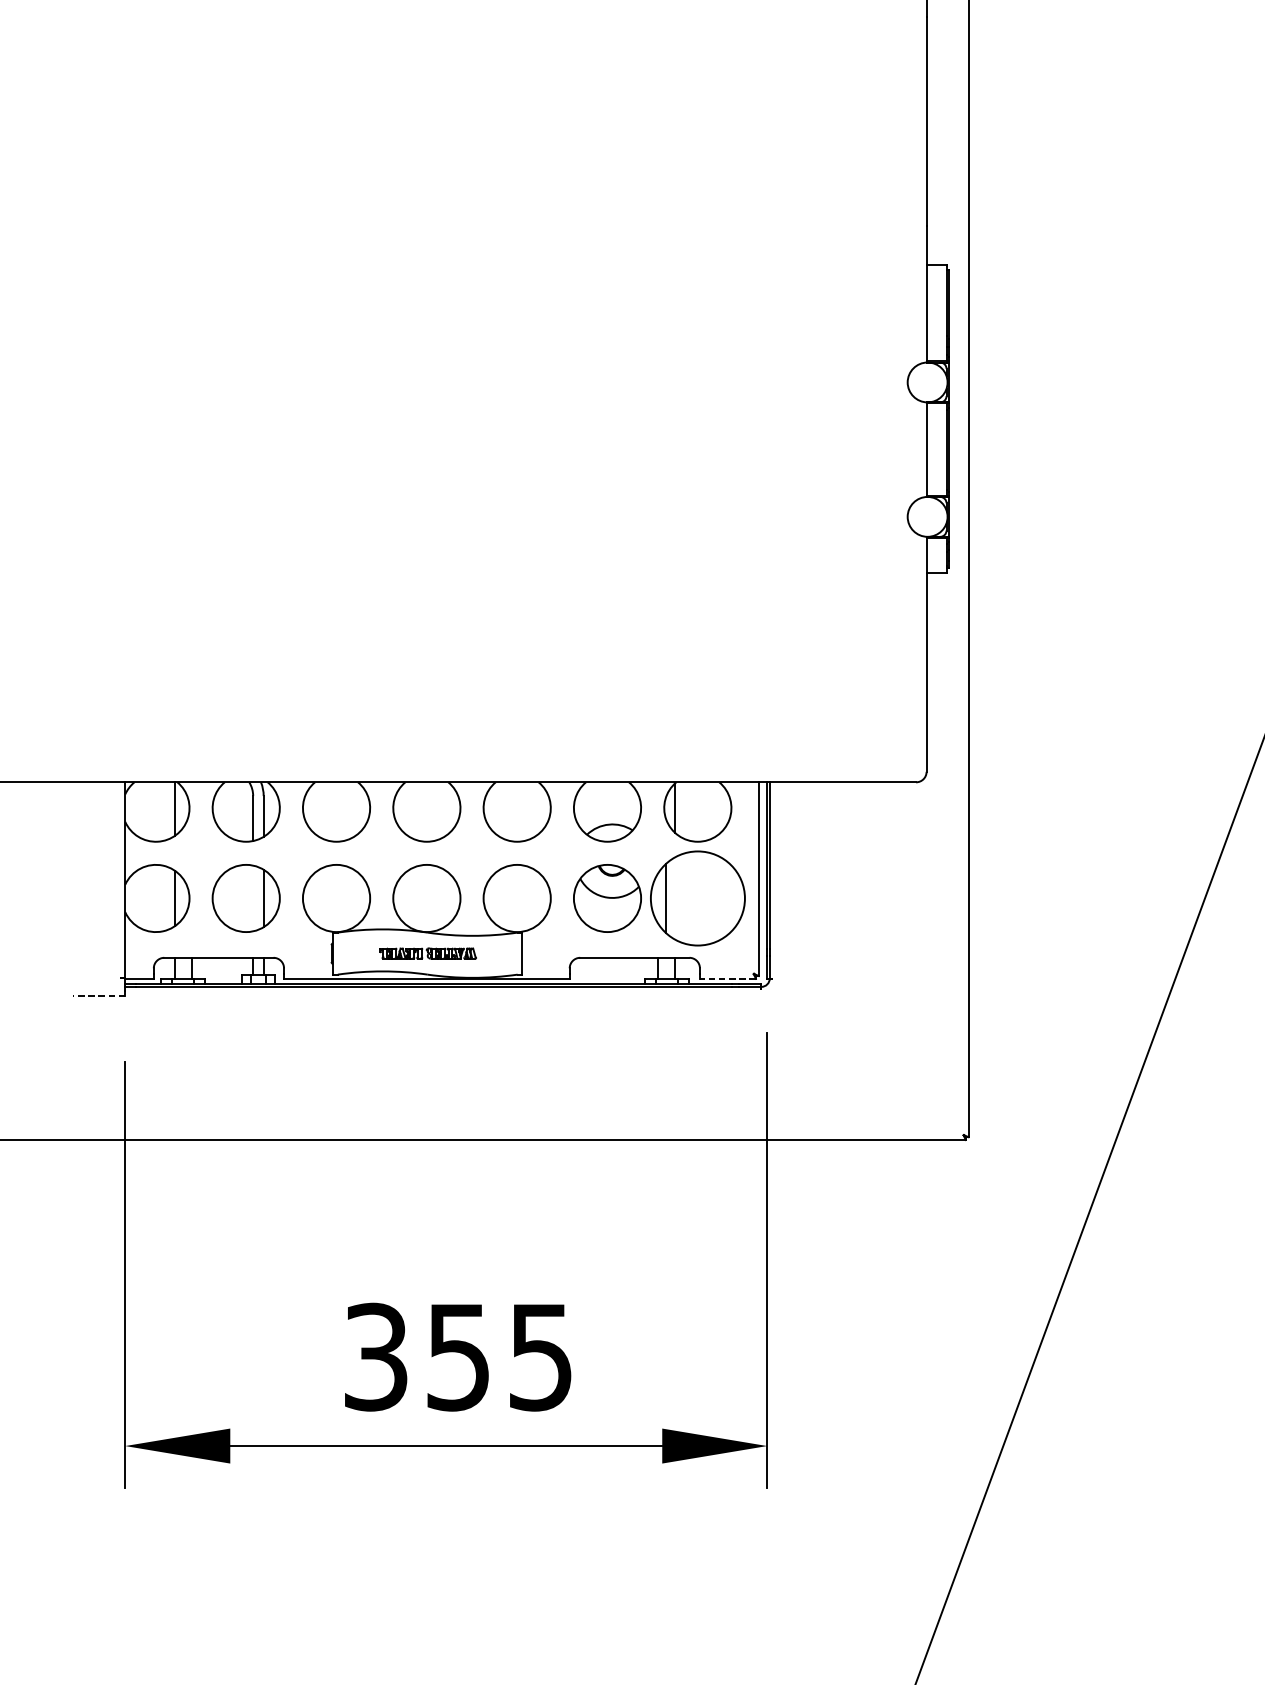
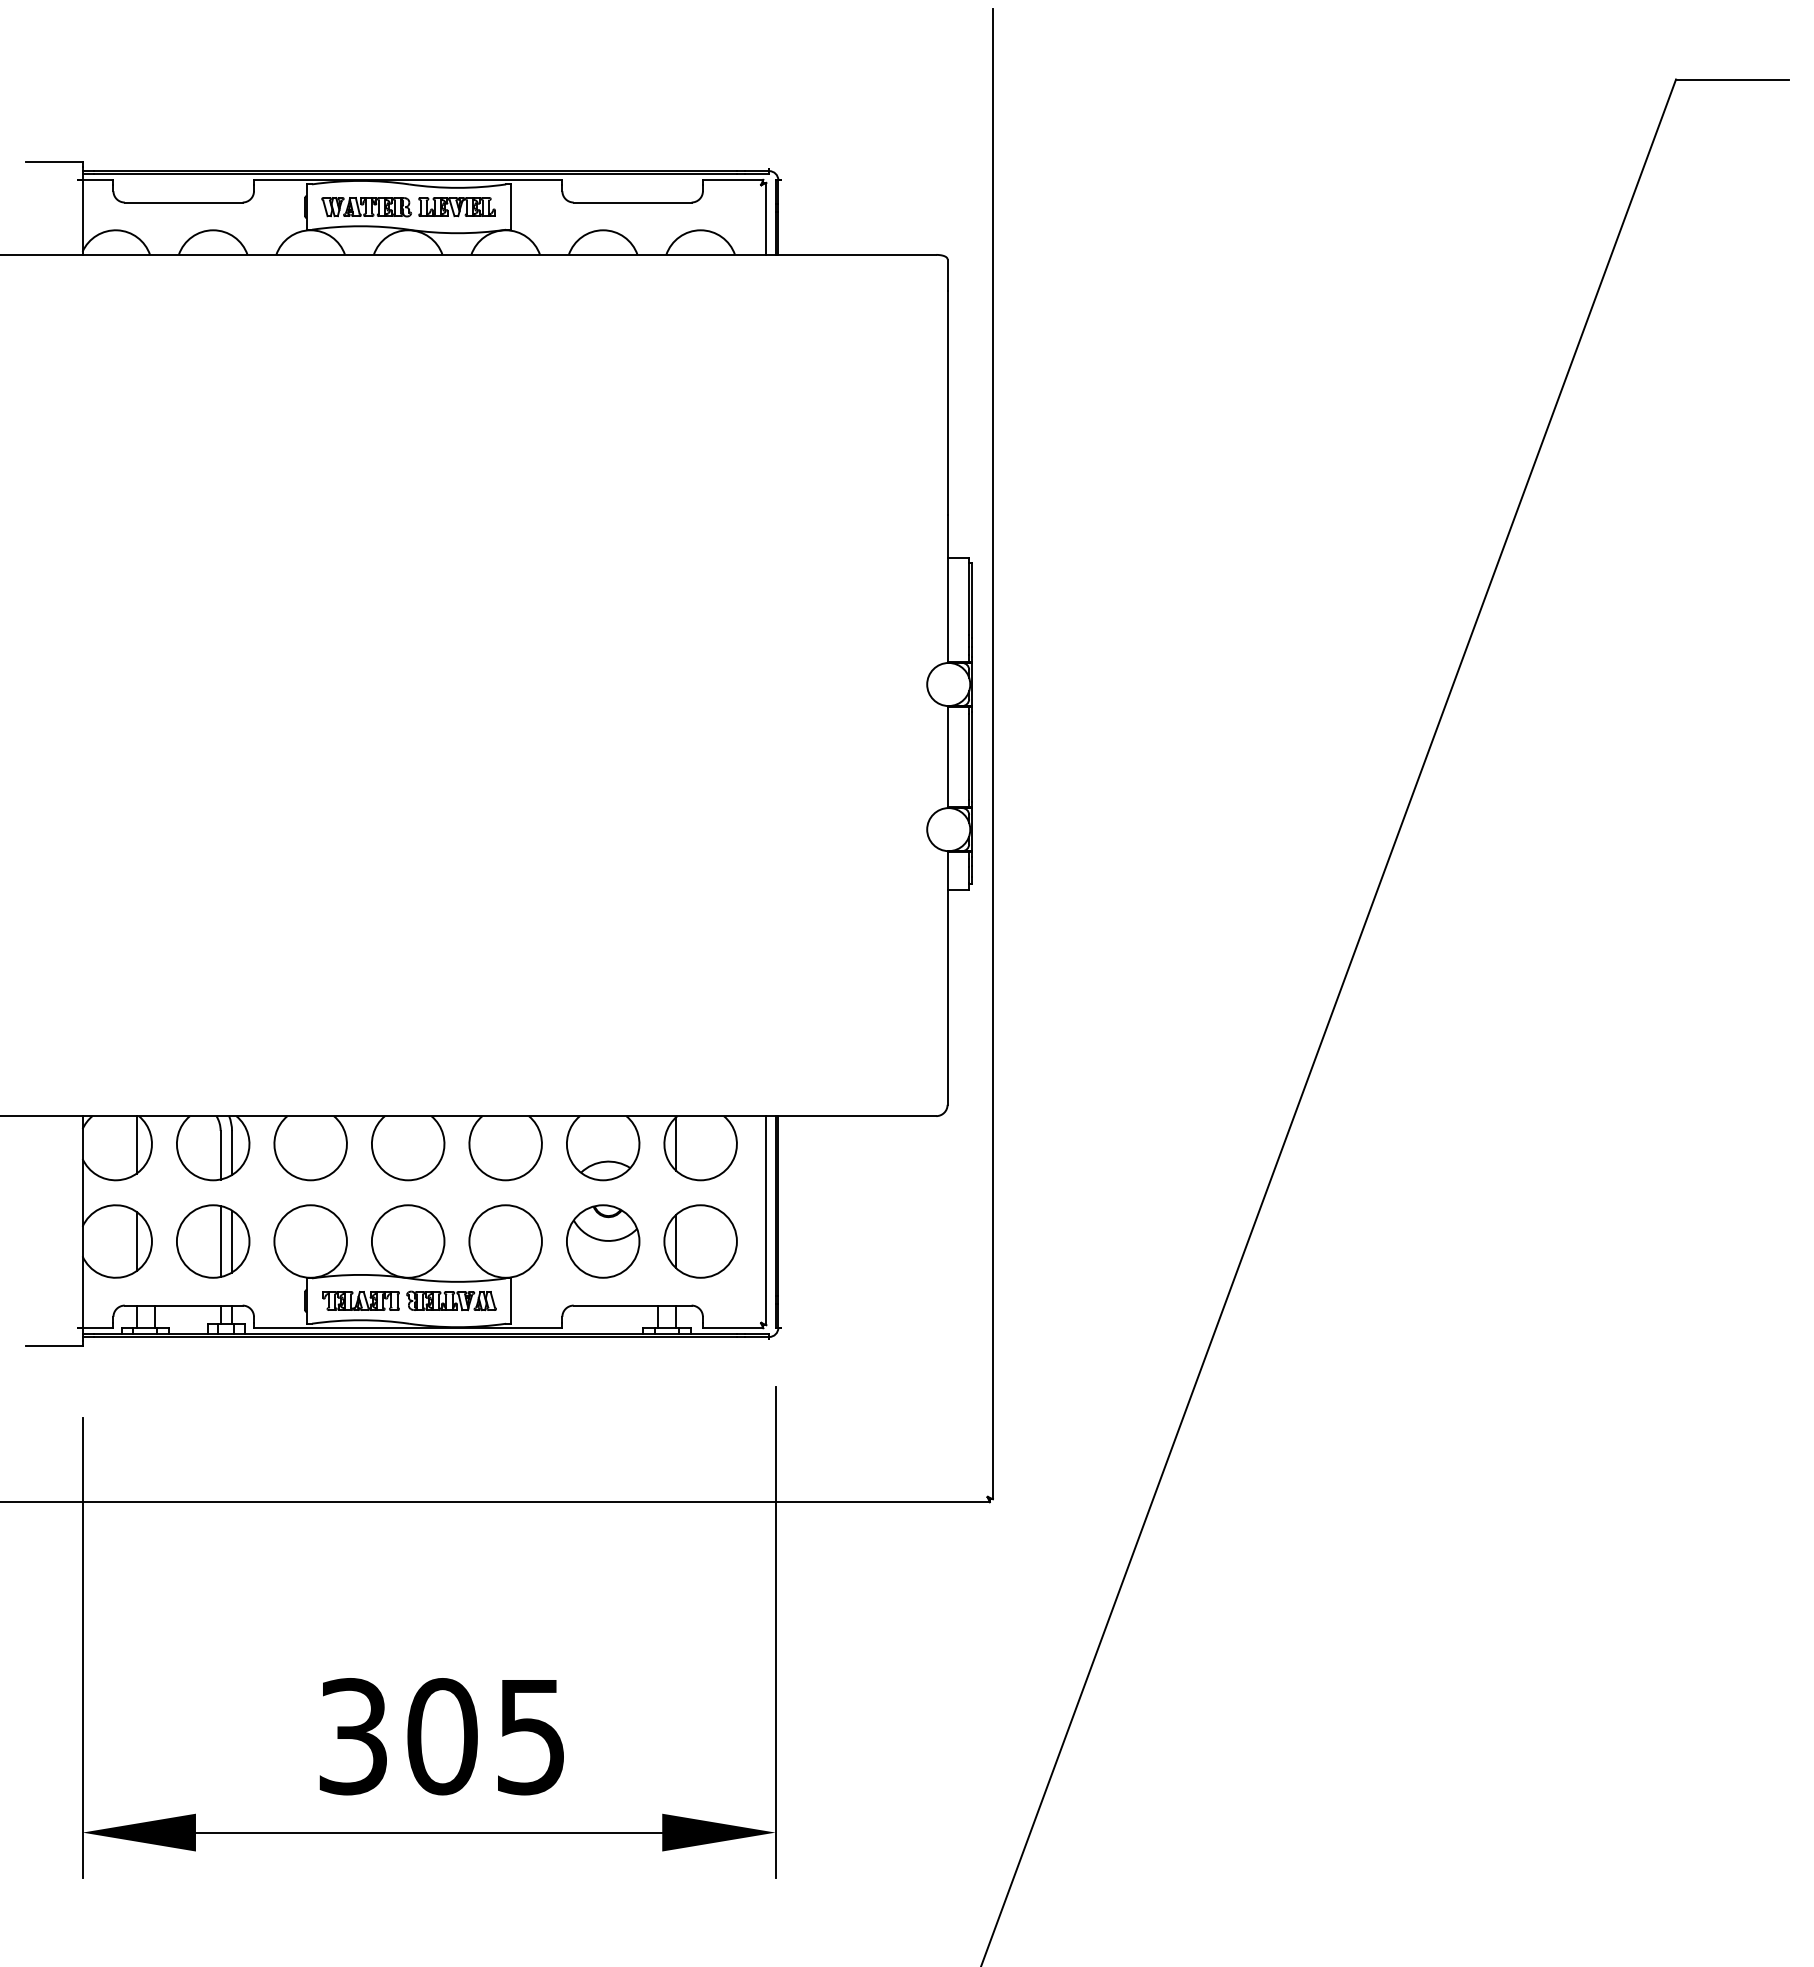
line: (253, 898) -> (220, 1241), added
part: (697, 898) -> (700, 1241), size x0.71
part: (428, 953) -> (409, 1300), size x1.67
line: (727, 979) -> (732, 1328), dashed -> solid
line: (98, 995) -> (53, 1346), dashed -> solid
text: (458, 1357) -> (442, 1736), 355 -> 305

